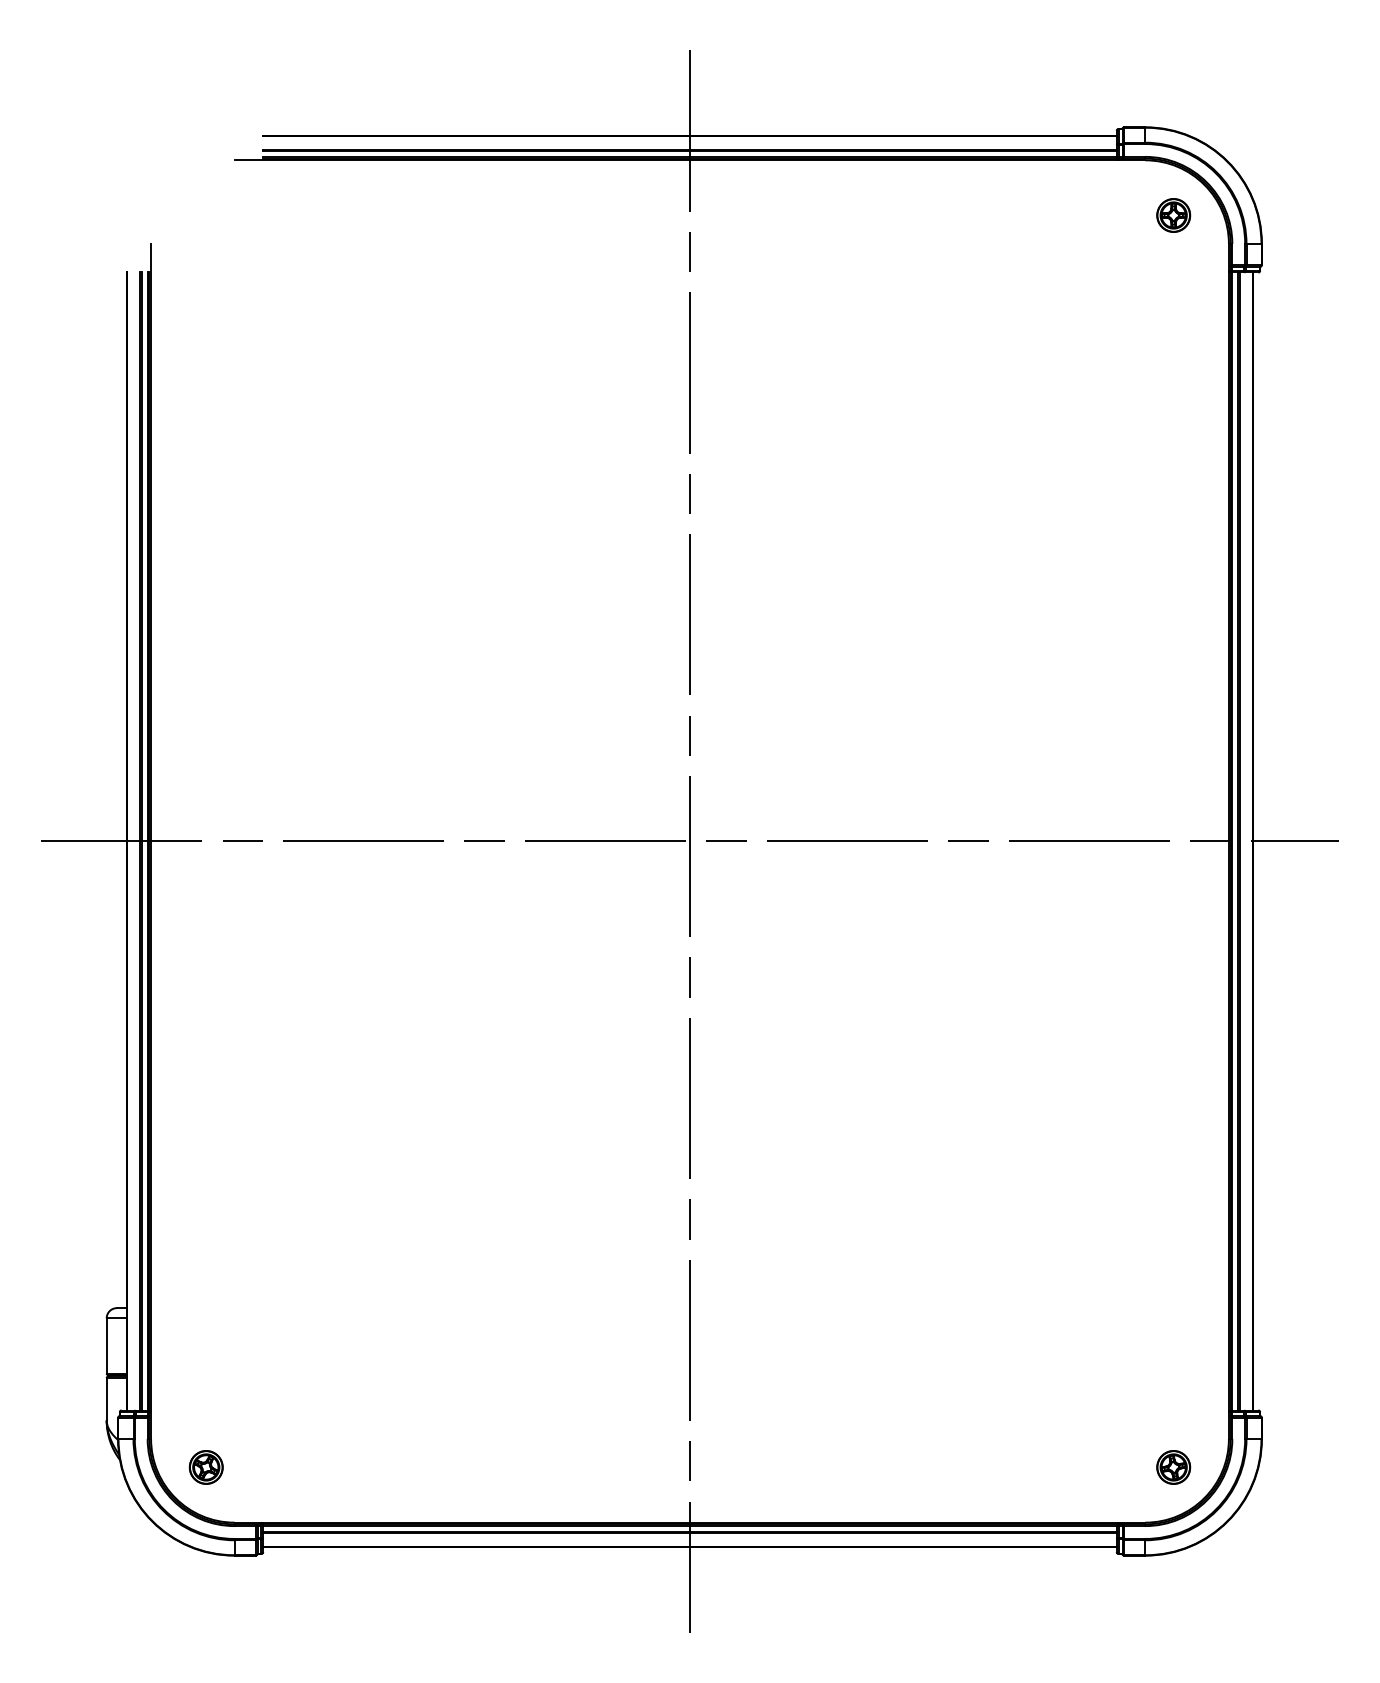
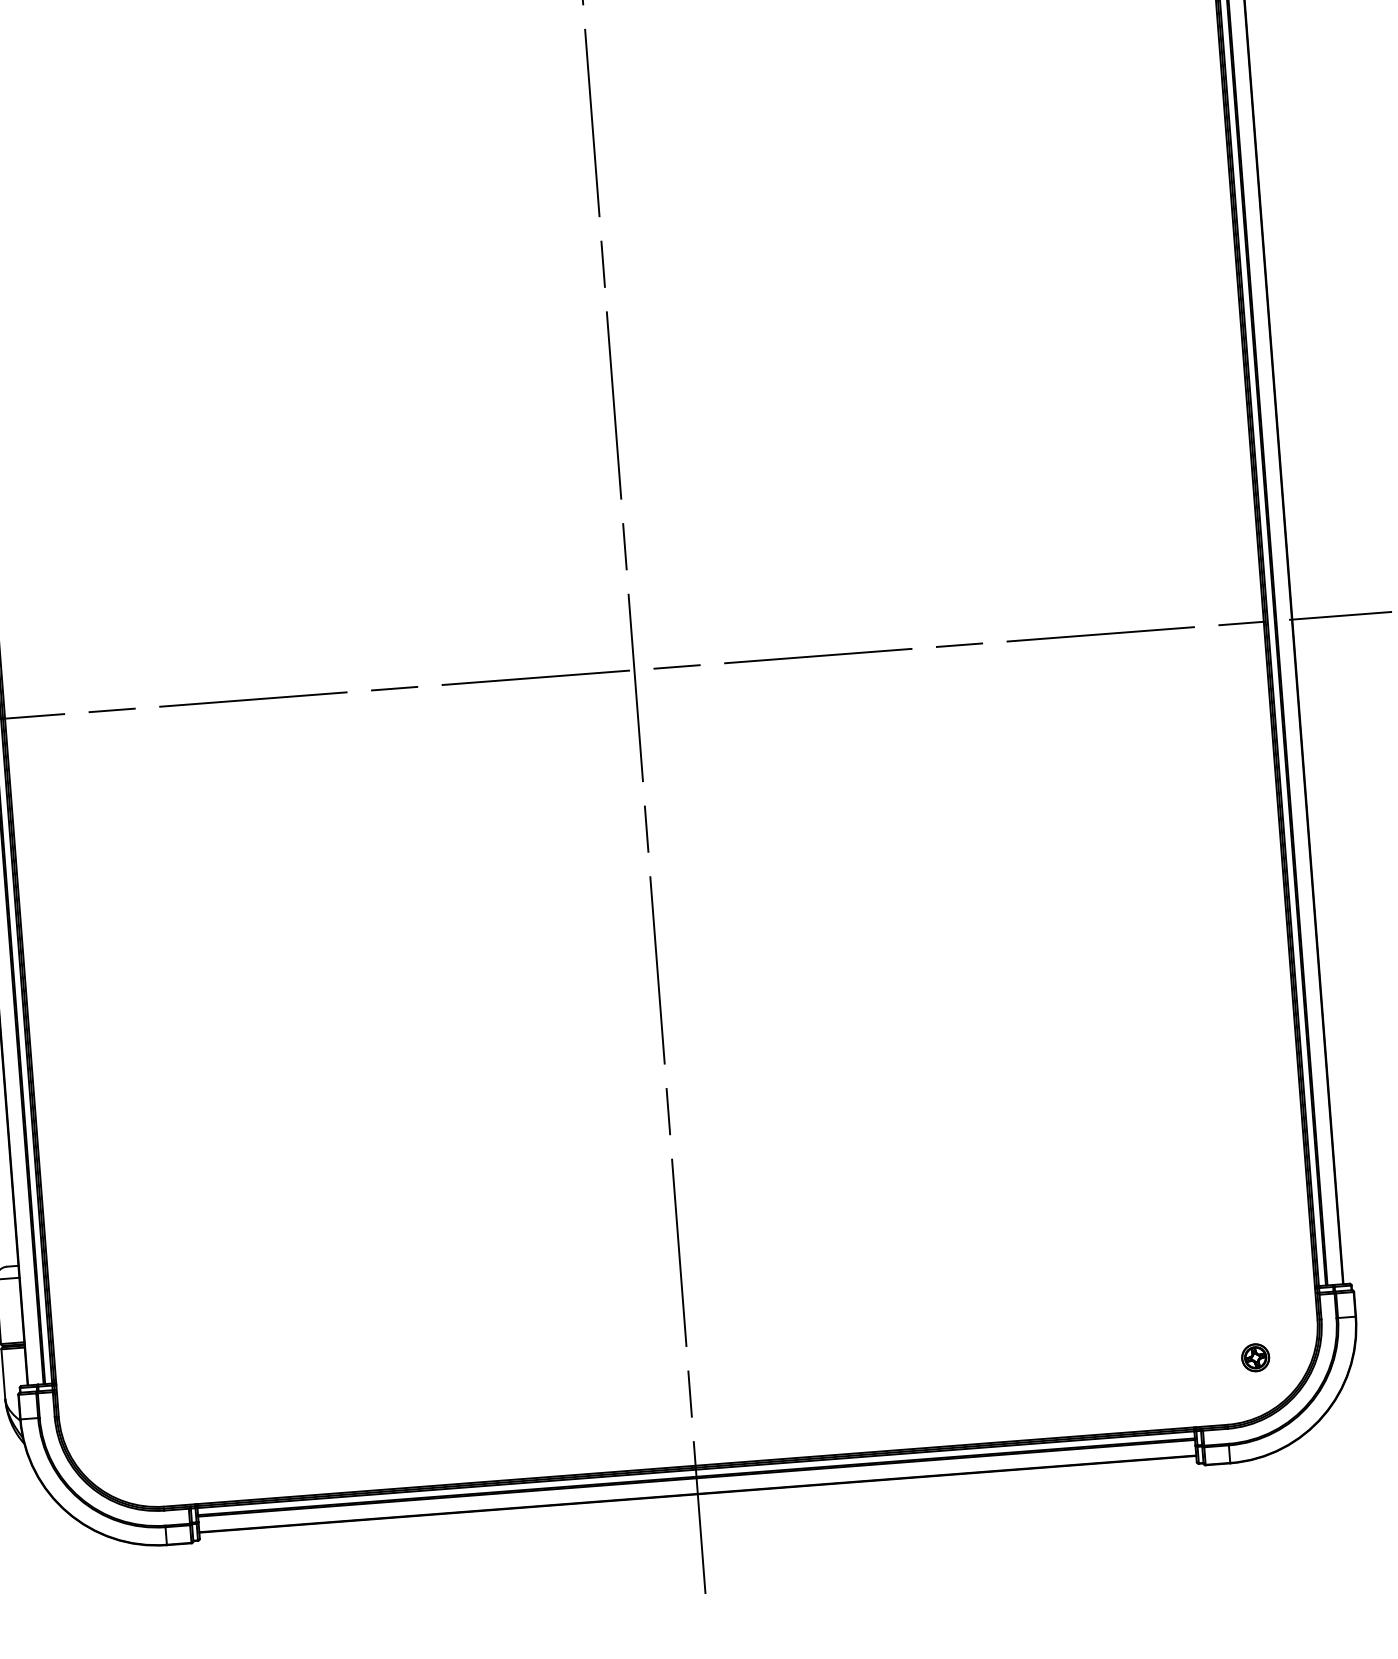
part: (205, 1467) -> (124, 1444), removed
part: (1173, 1467) -> (1255, 1357), size x0.7

